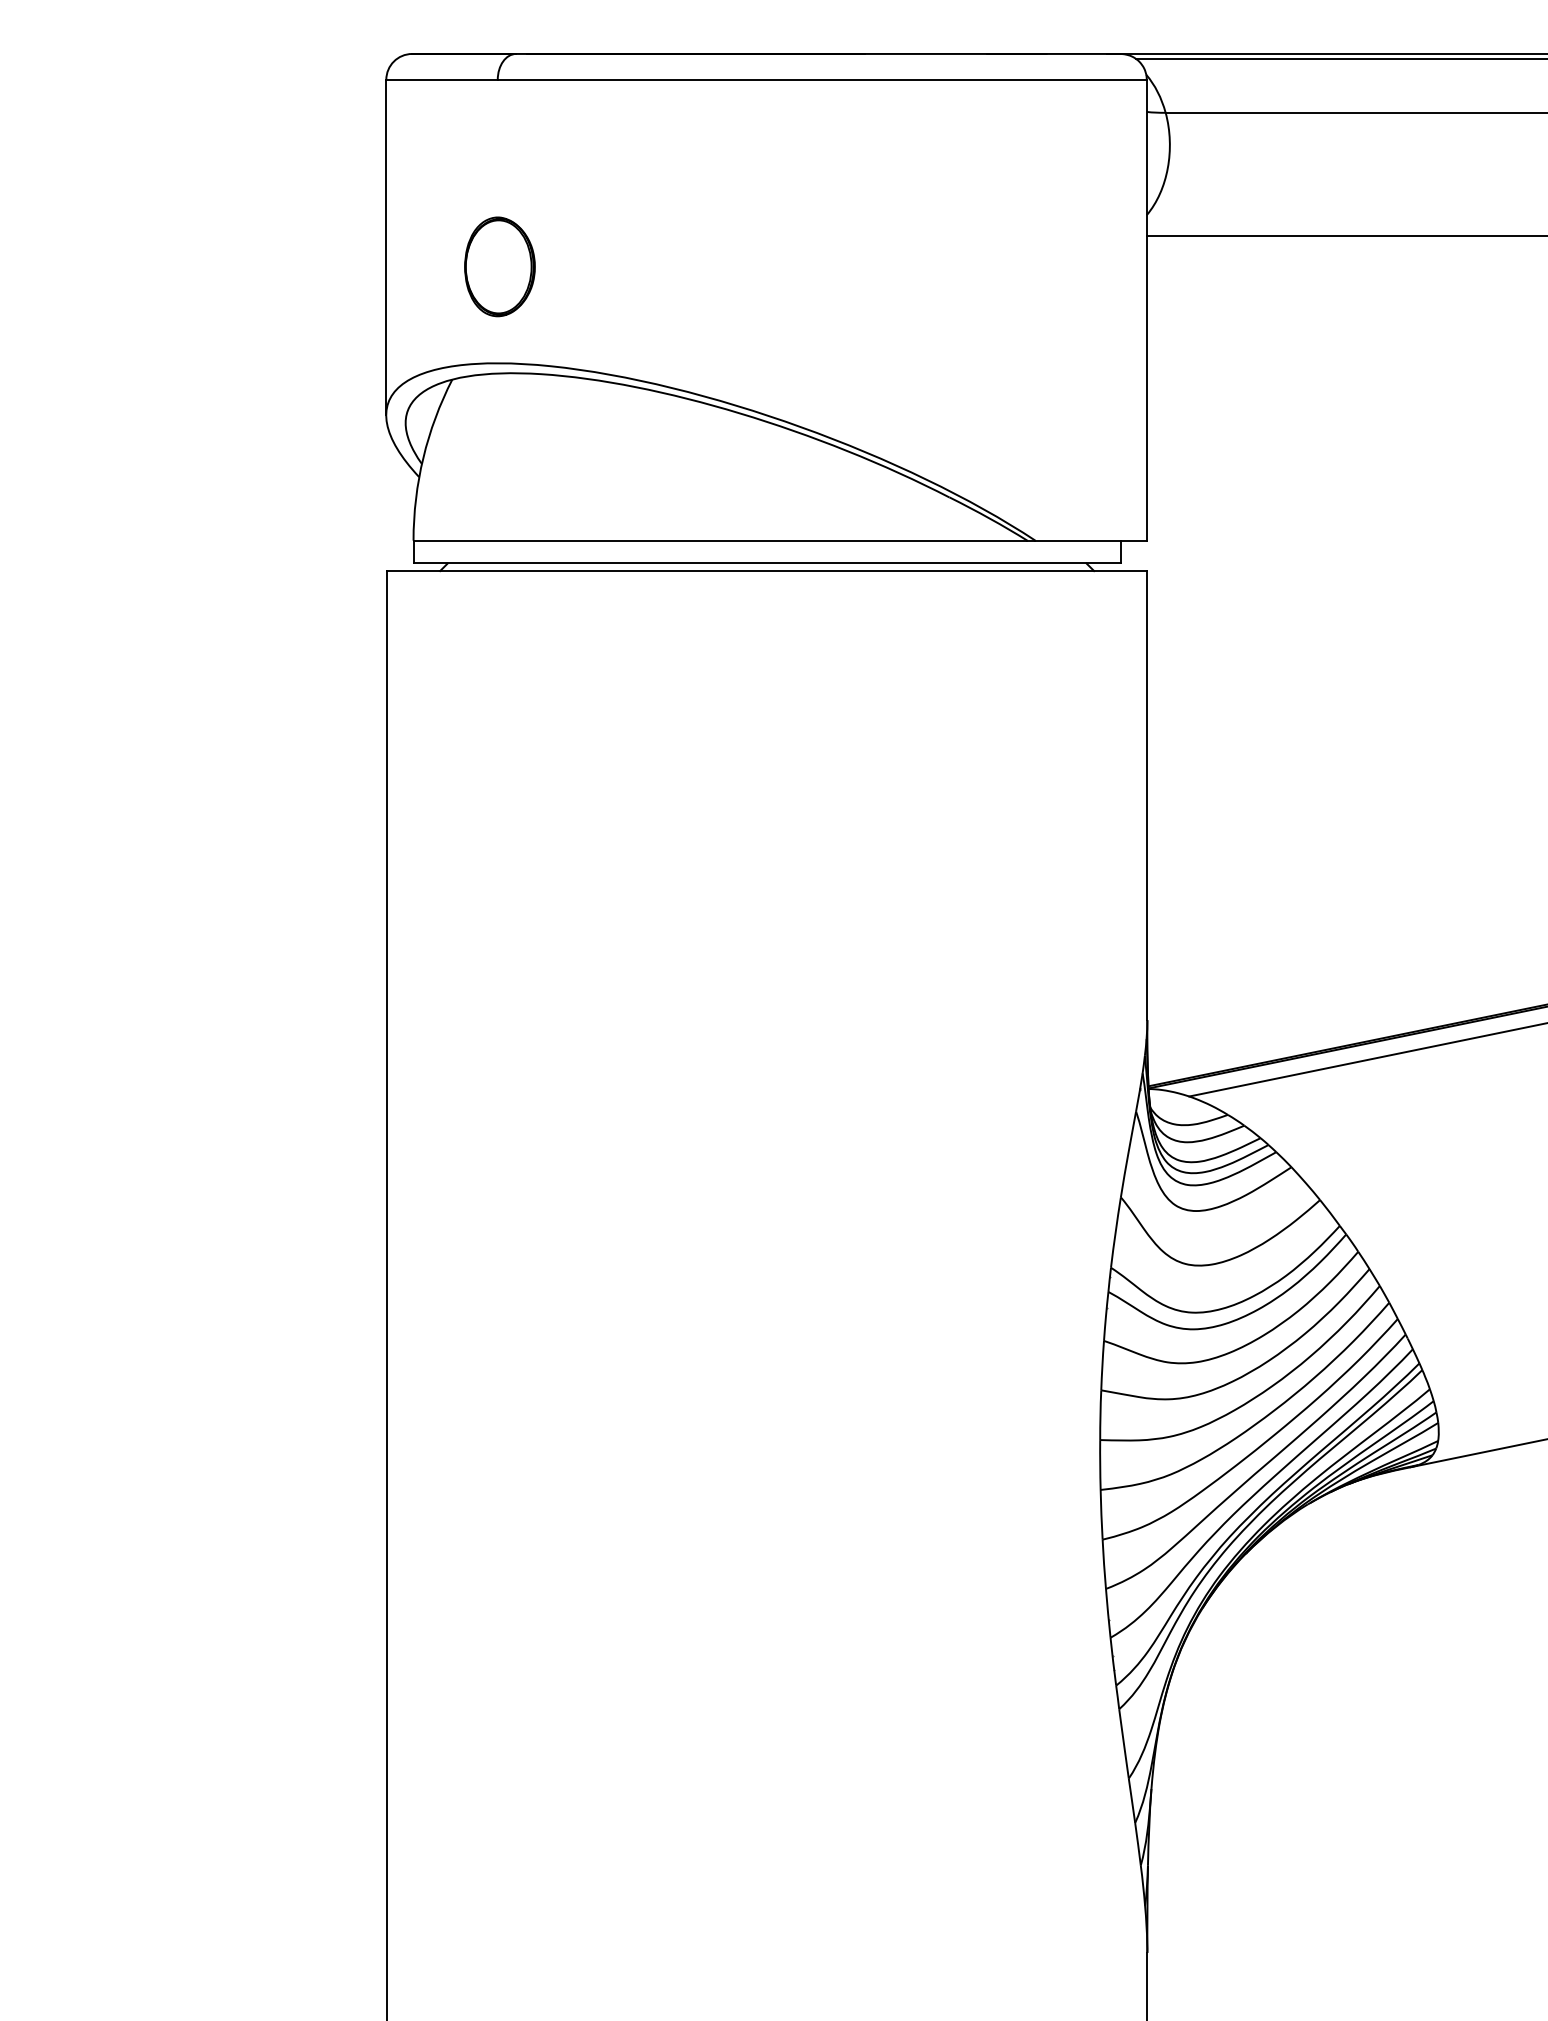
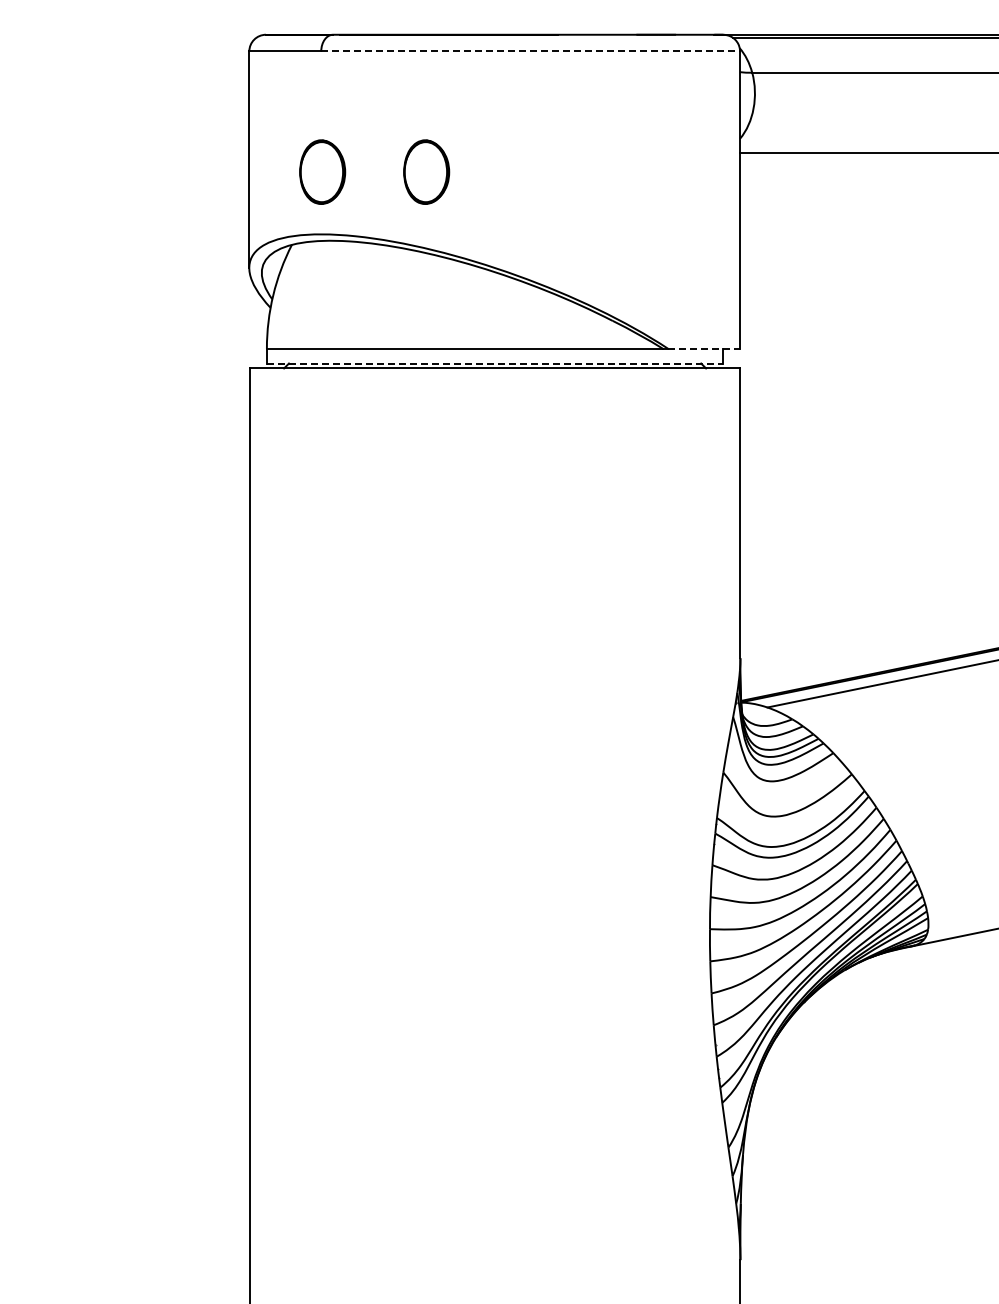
line: (823, 79) -> (531, 51), solid -> dashed
part: (660, 265) -> (426, 171), added
line: (1091, 540) -> (704, 348), solid -> dashed
line: (767, 563) -> (495, 363), solid -> dashed

